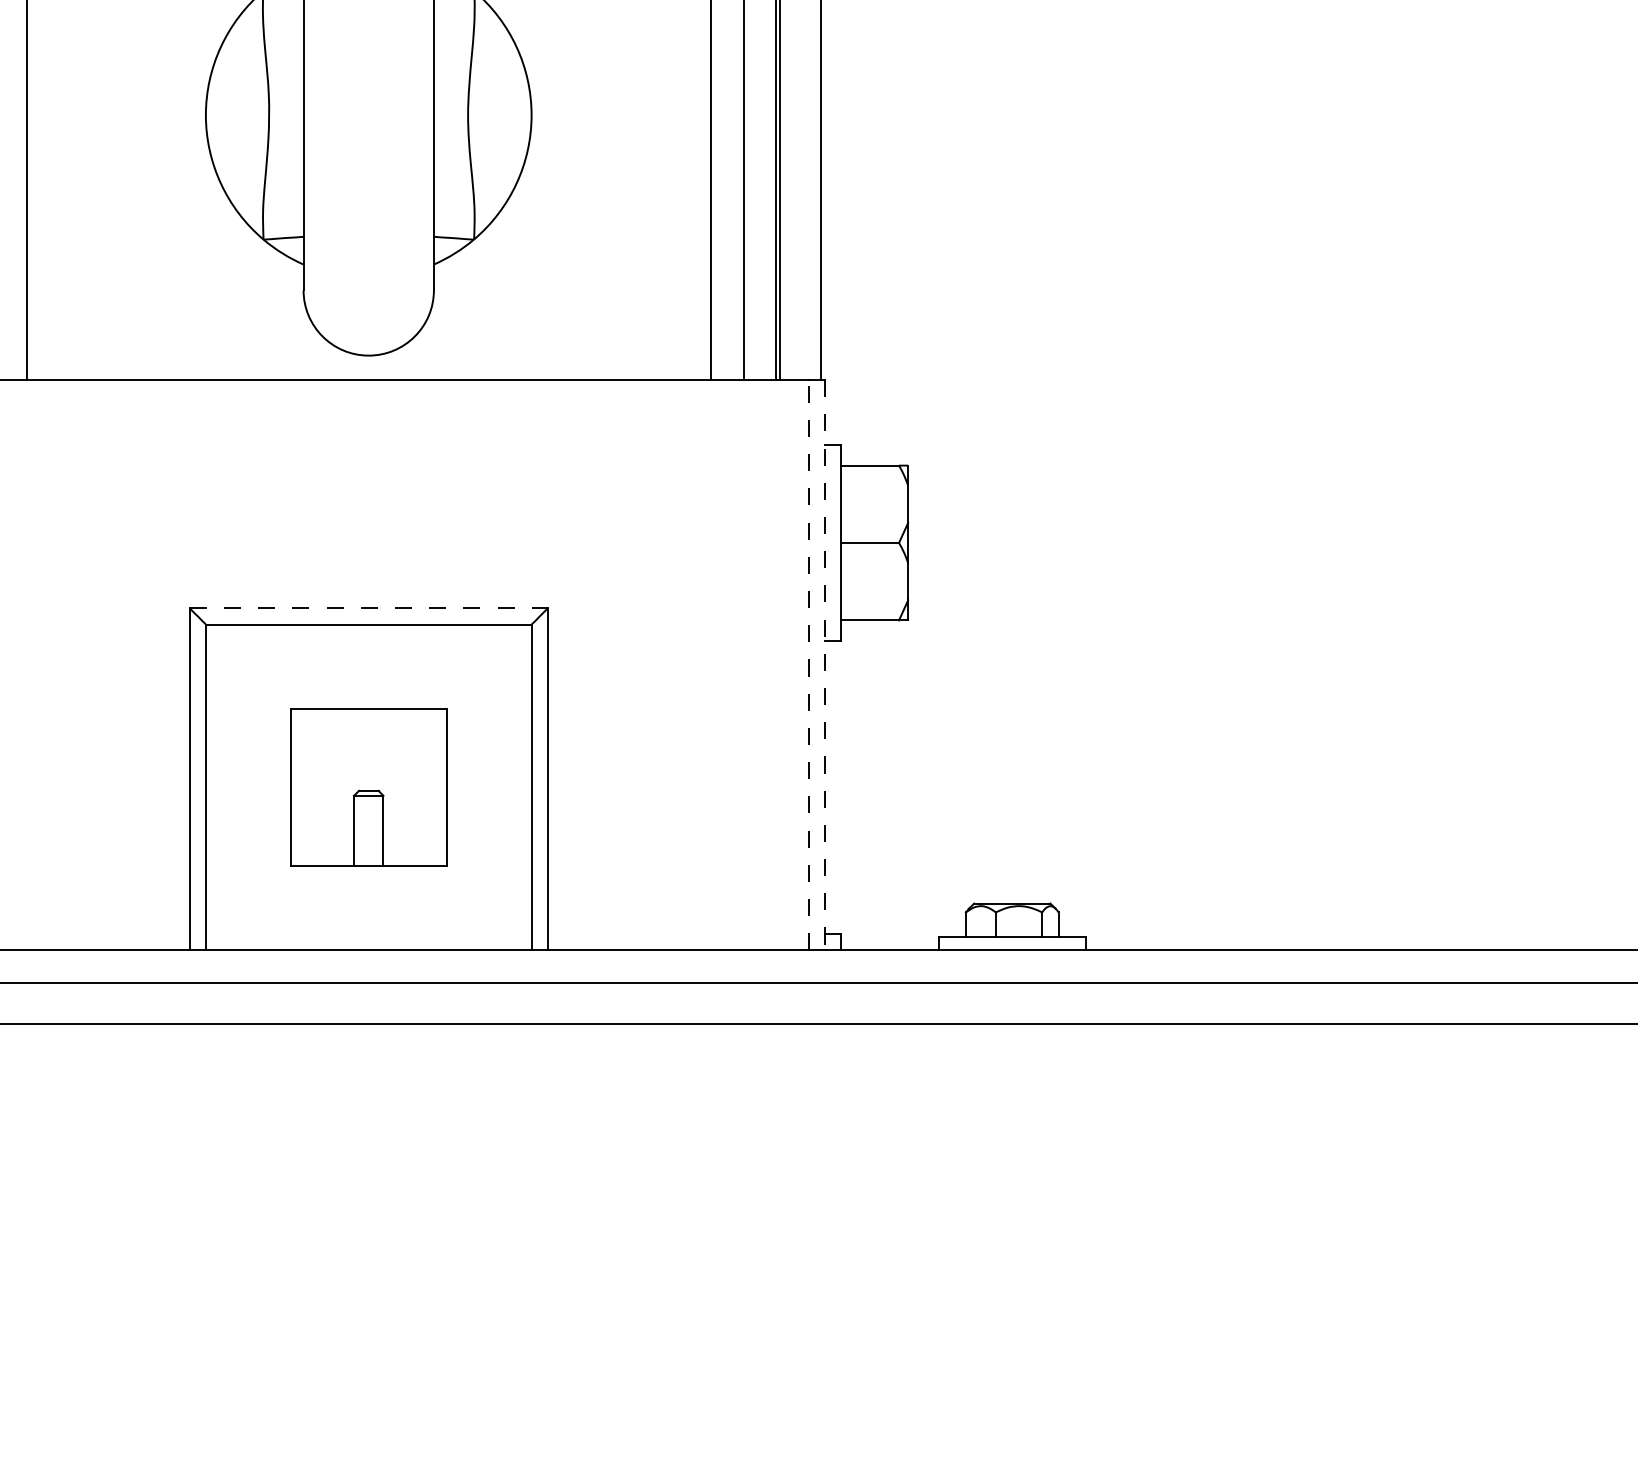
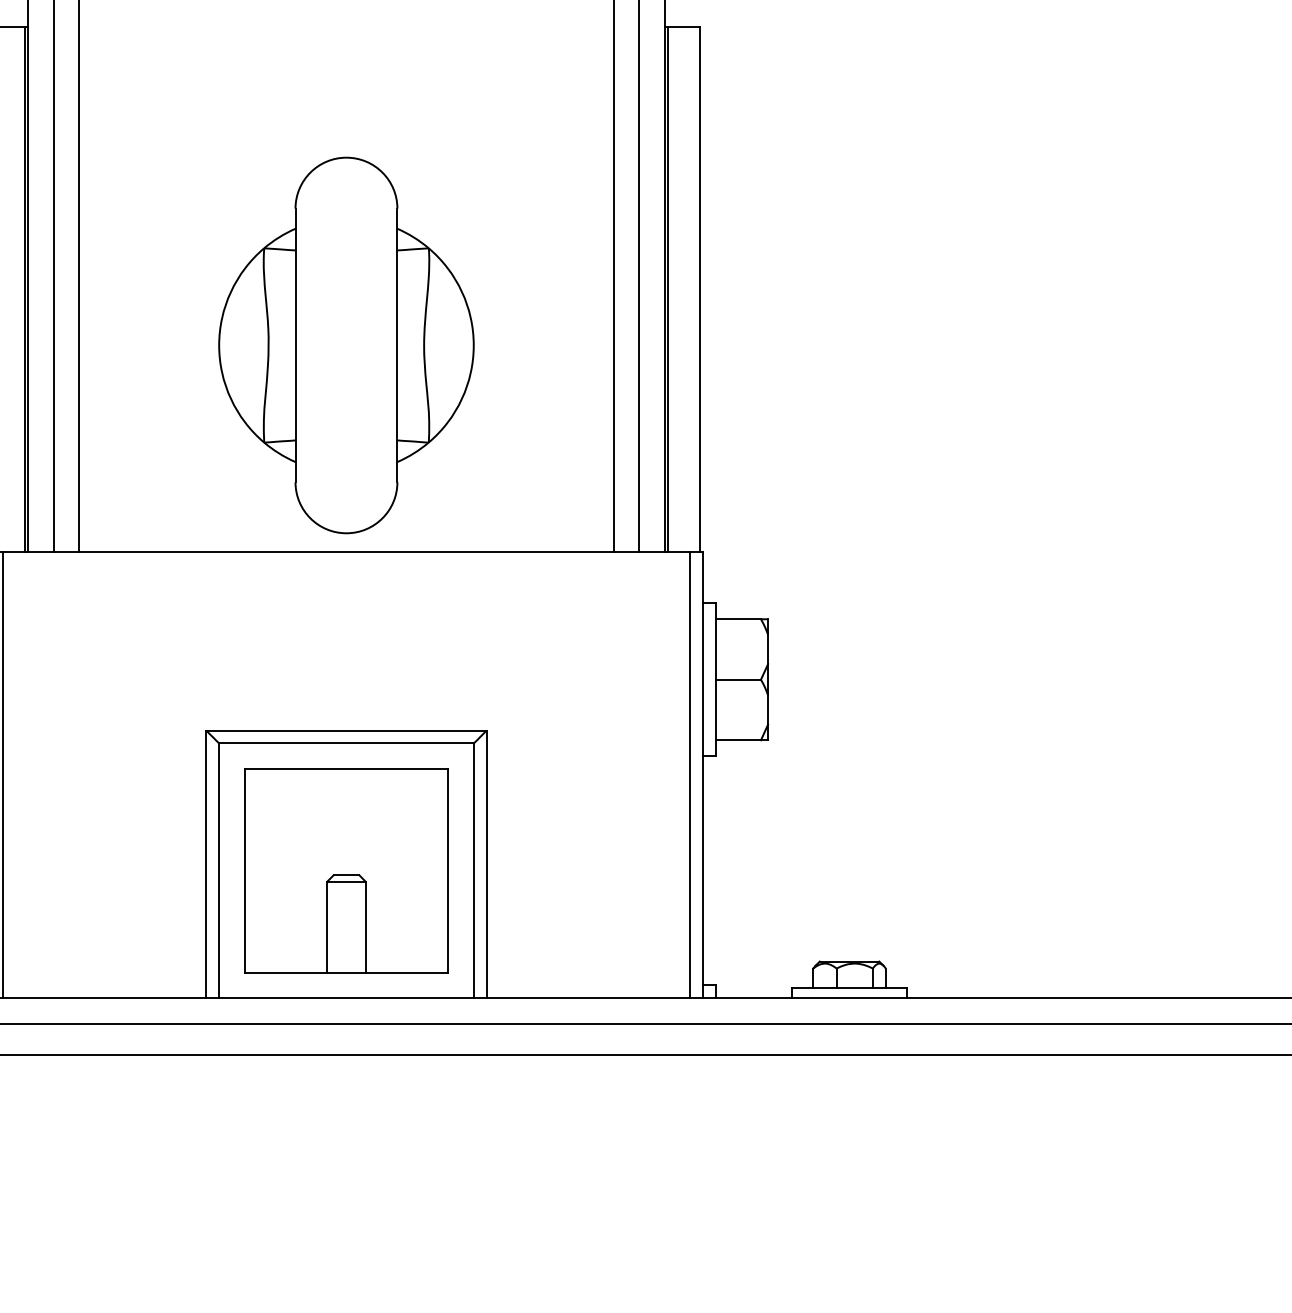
line: (370, 607) -> (347, 730), dashed -> solid
line: (808, 665) -> (690, 775), dashed -> solid
line: (825, 665) -> (703, 775), dashed -> solid
part: (368, 787) -> (346, 870), size x1.67

